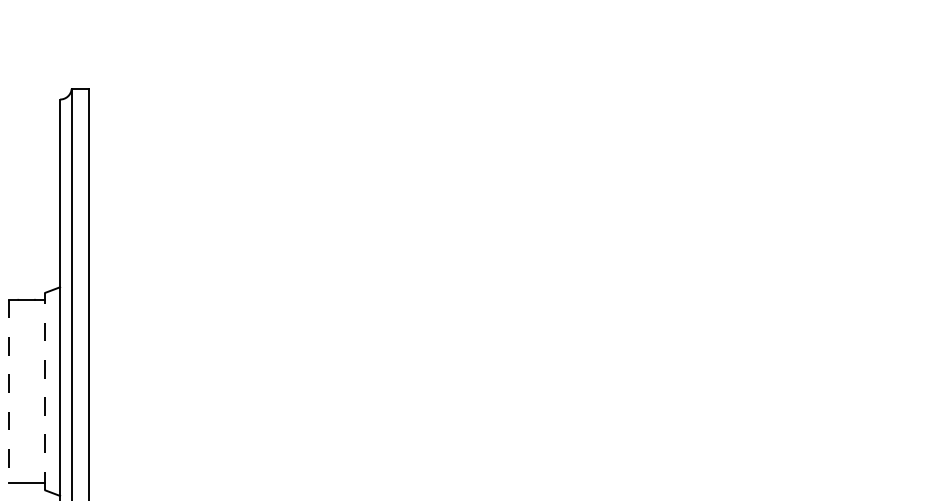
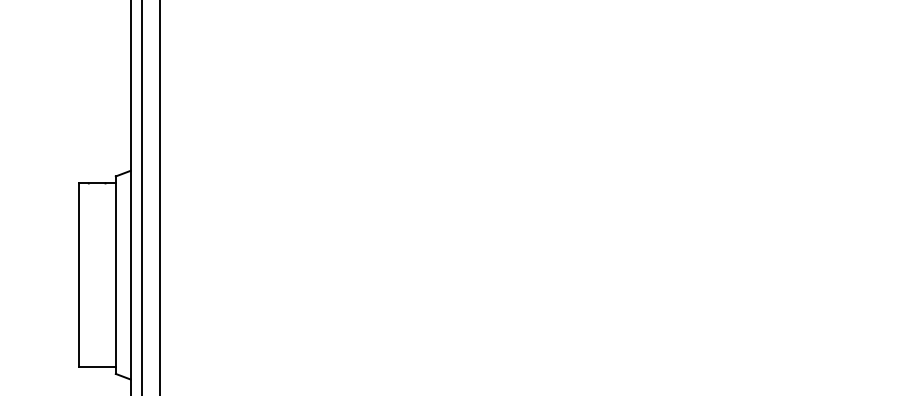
line: (8, 391) -> (79, 275), dashed -> solid
line: (45, 391) -> (116, 275), dashed -> solid

